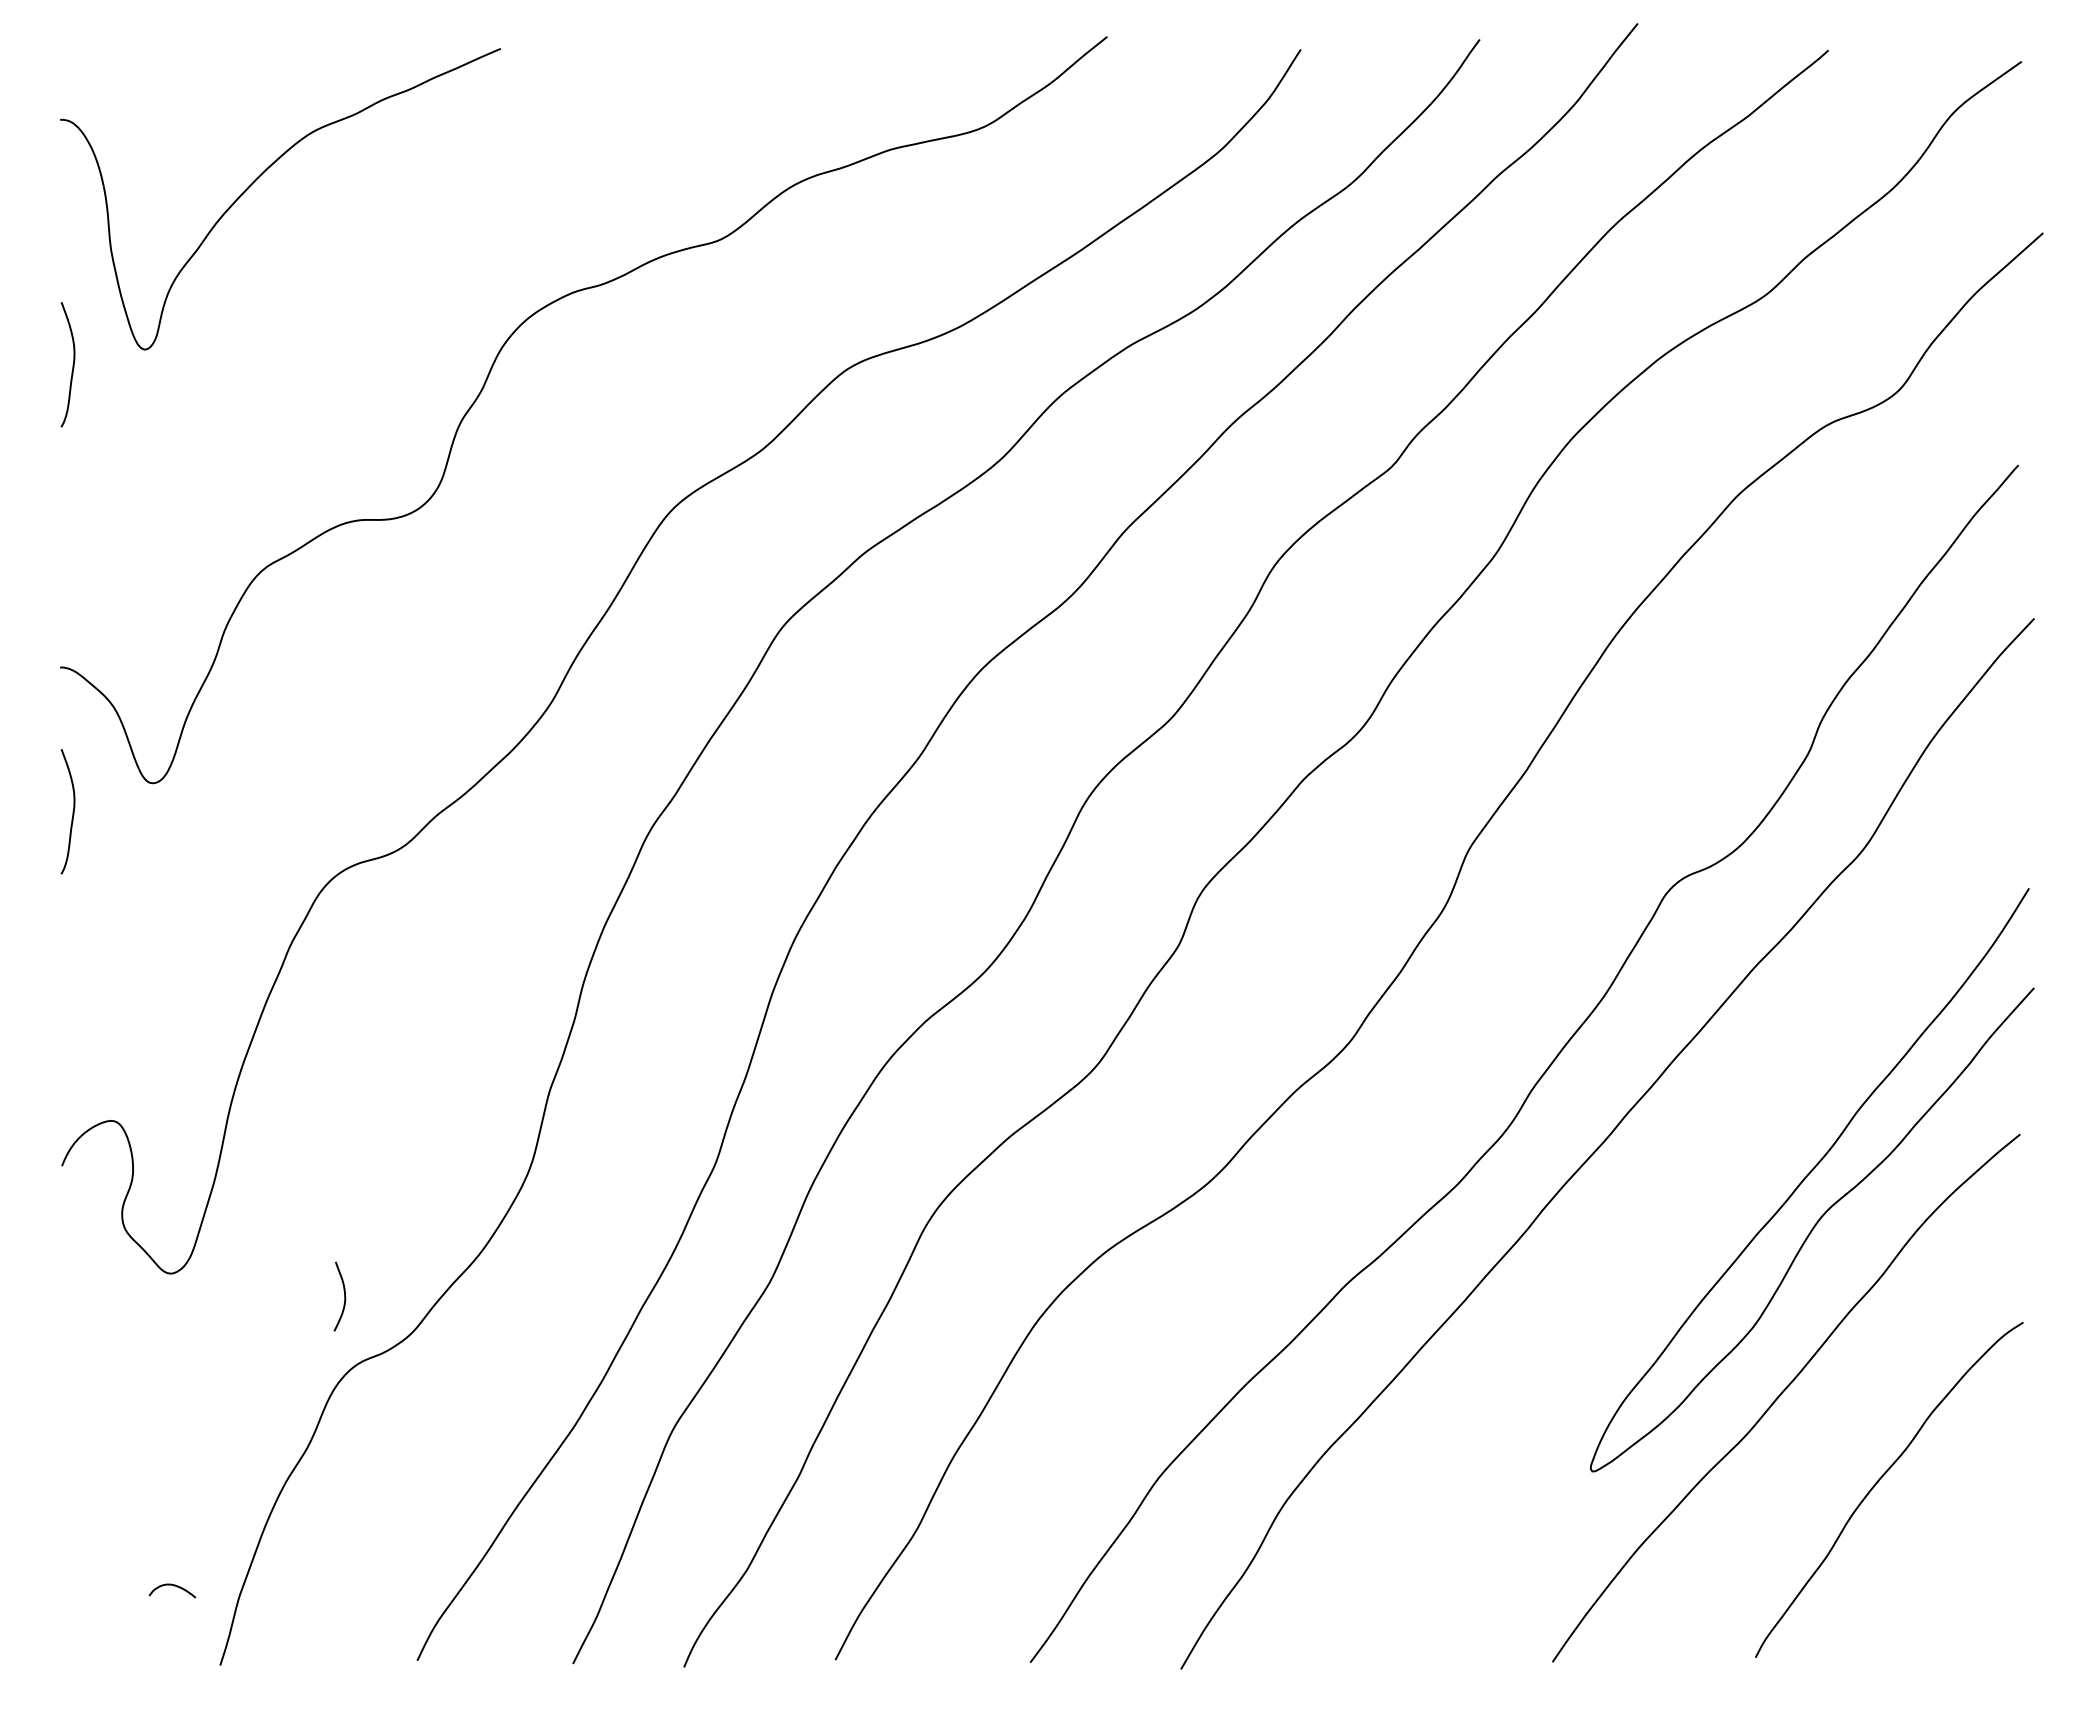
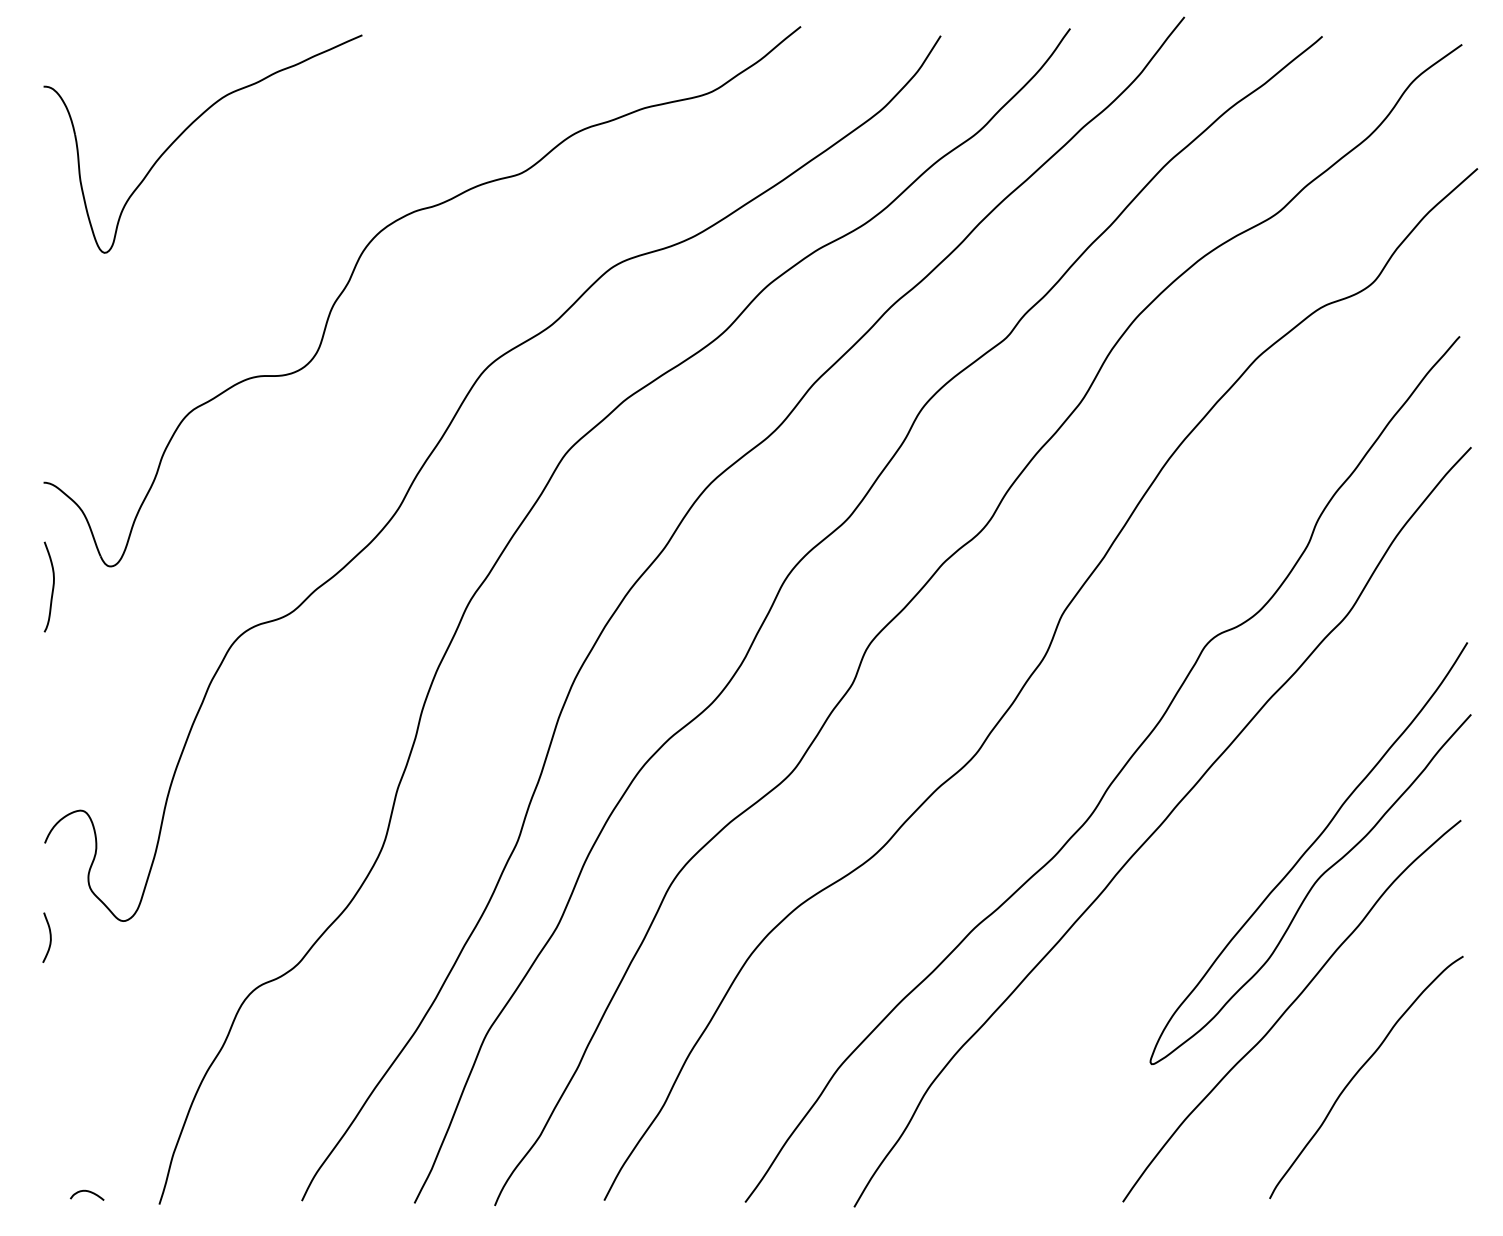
curve: (72, 364) -> (52, 263), removed
curve: (344, 1296) -> (50, 937), moved
curve: (174, 1586) -> (88, 1192), moved

